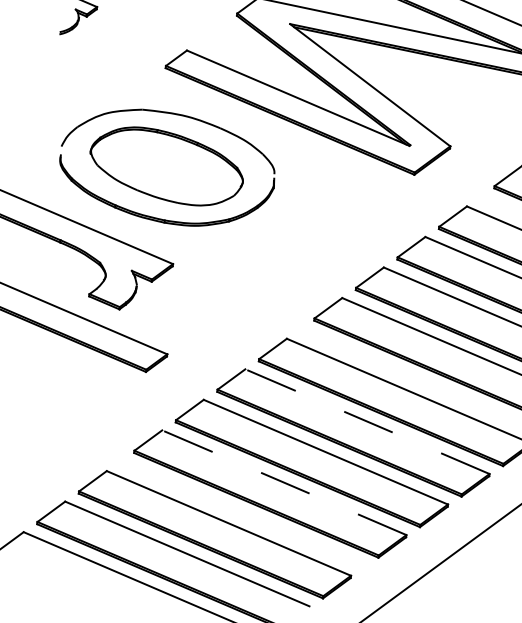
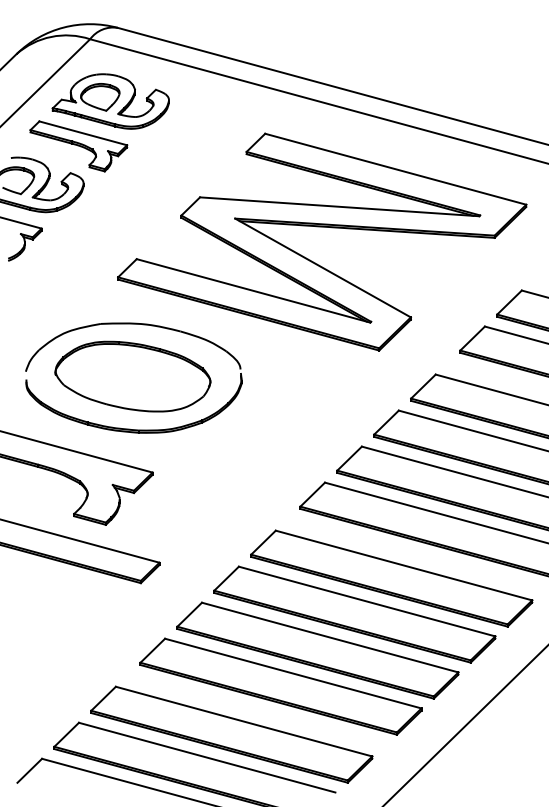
line: (367, 421) -> (367, 601), dashed -> solid
line: (284, 482) -> (293, 673), dashed -> solid

